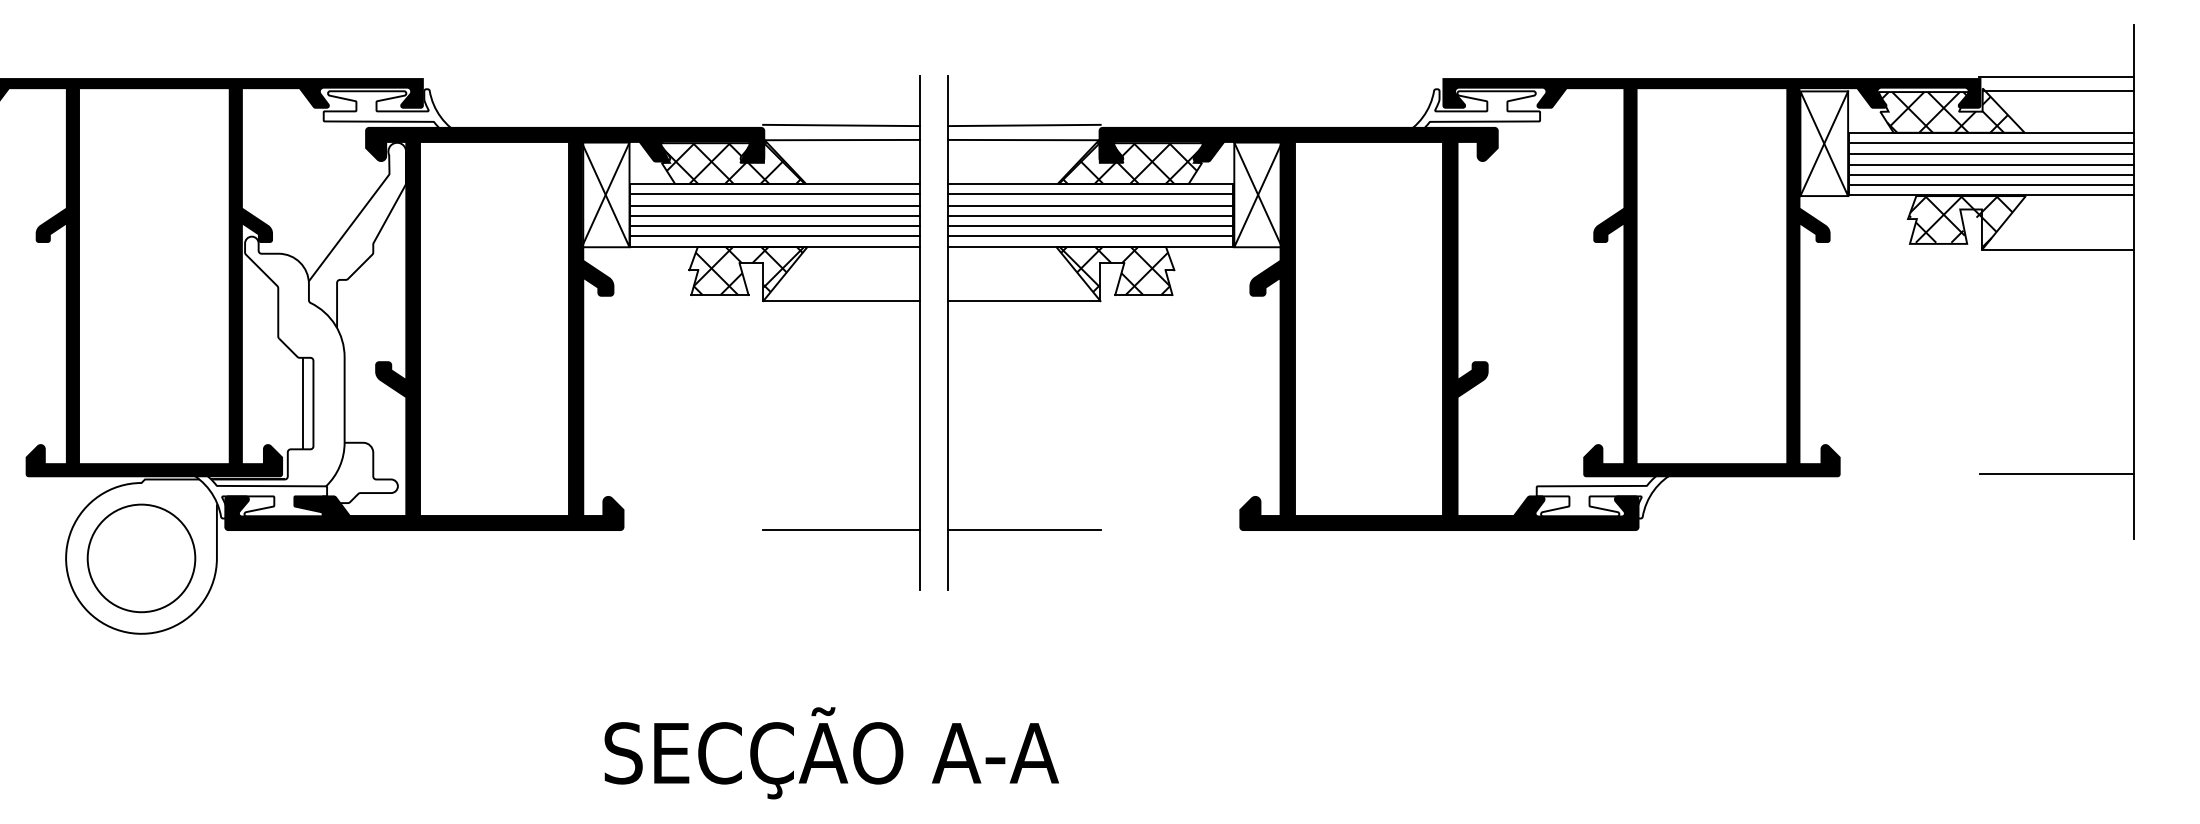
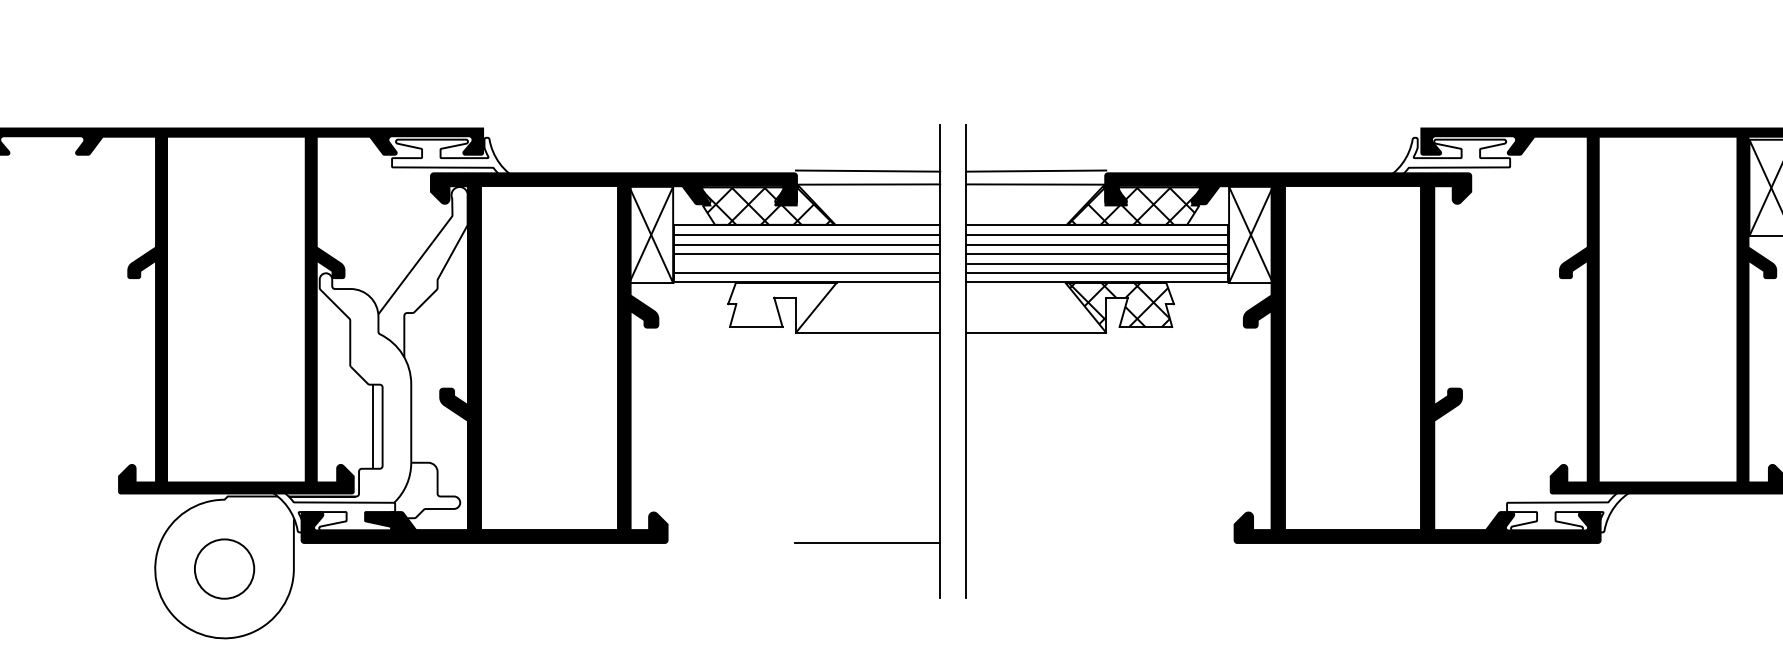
line: (775, 226) -> (807, 263), removed
hatch: (748, 271) -> (782, 305), removed
line: (1024, 530) -> (1036, 543), removed
circle: (141, 558) -> (224, 569), size x0.6

